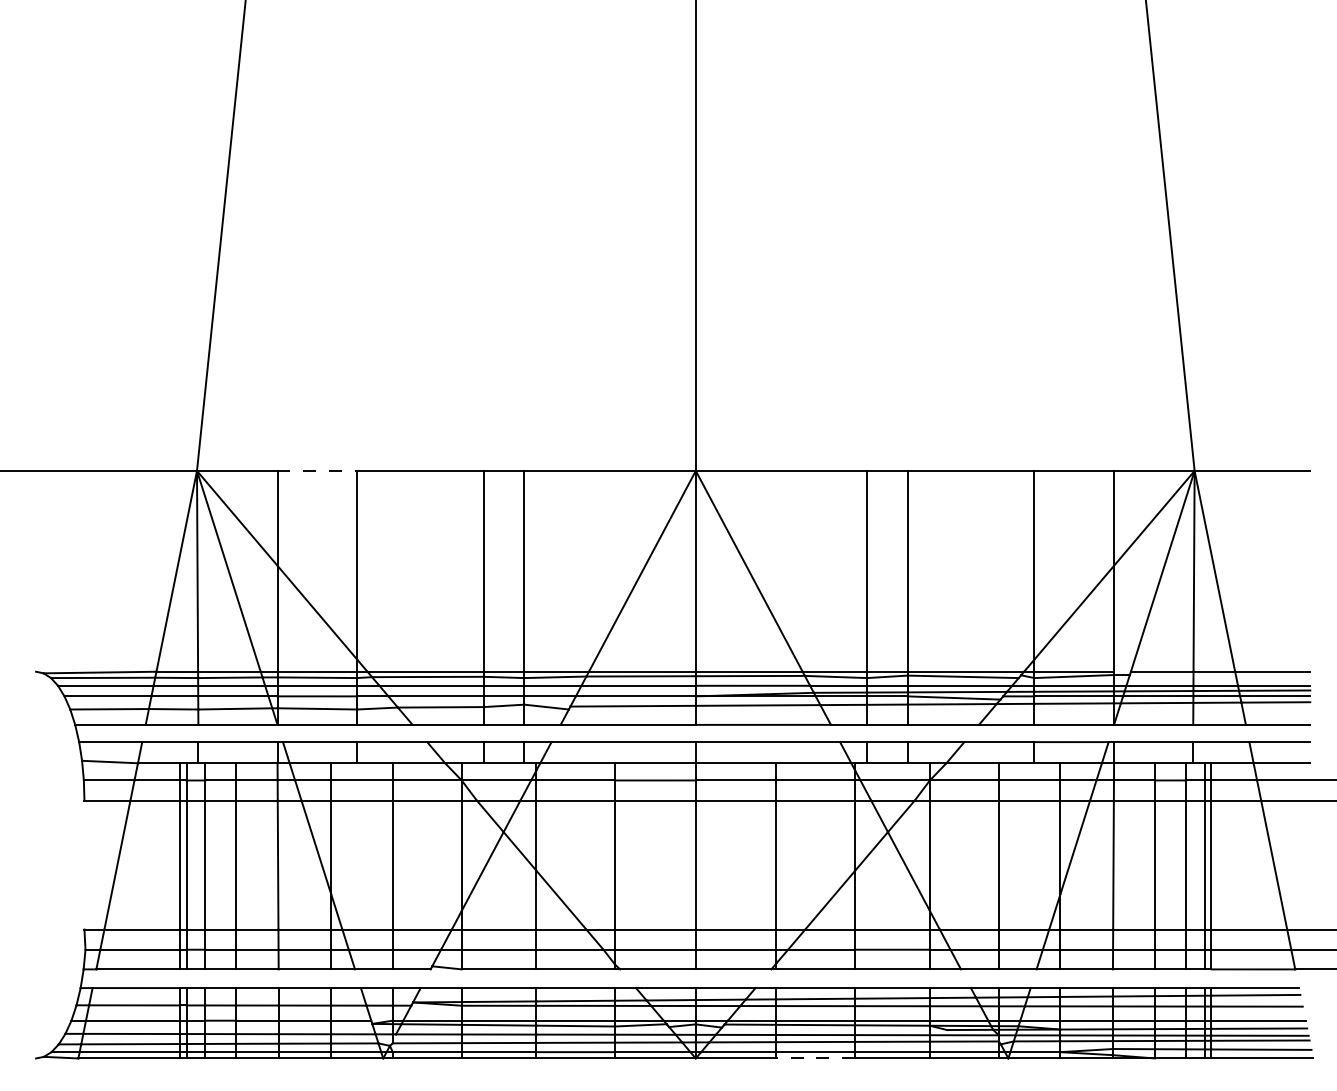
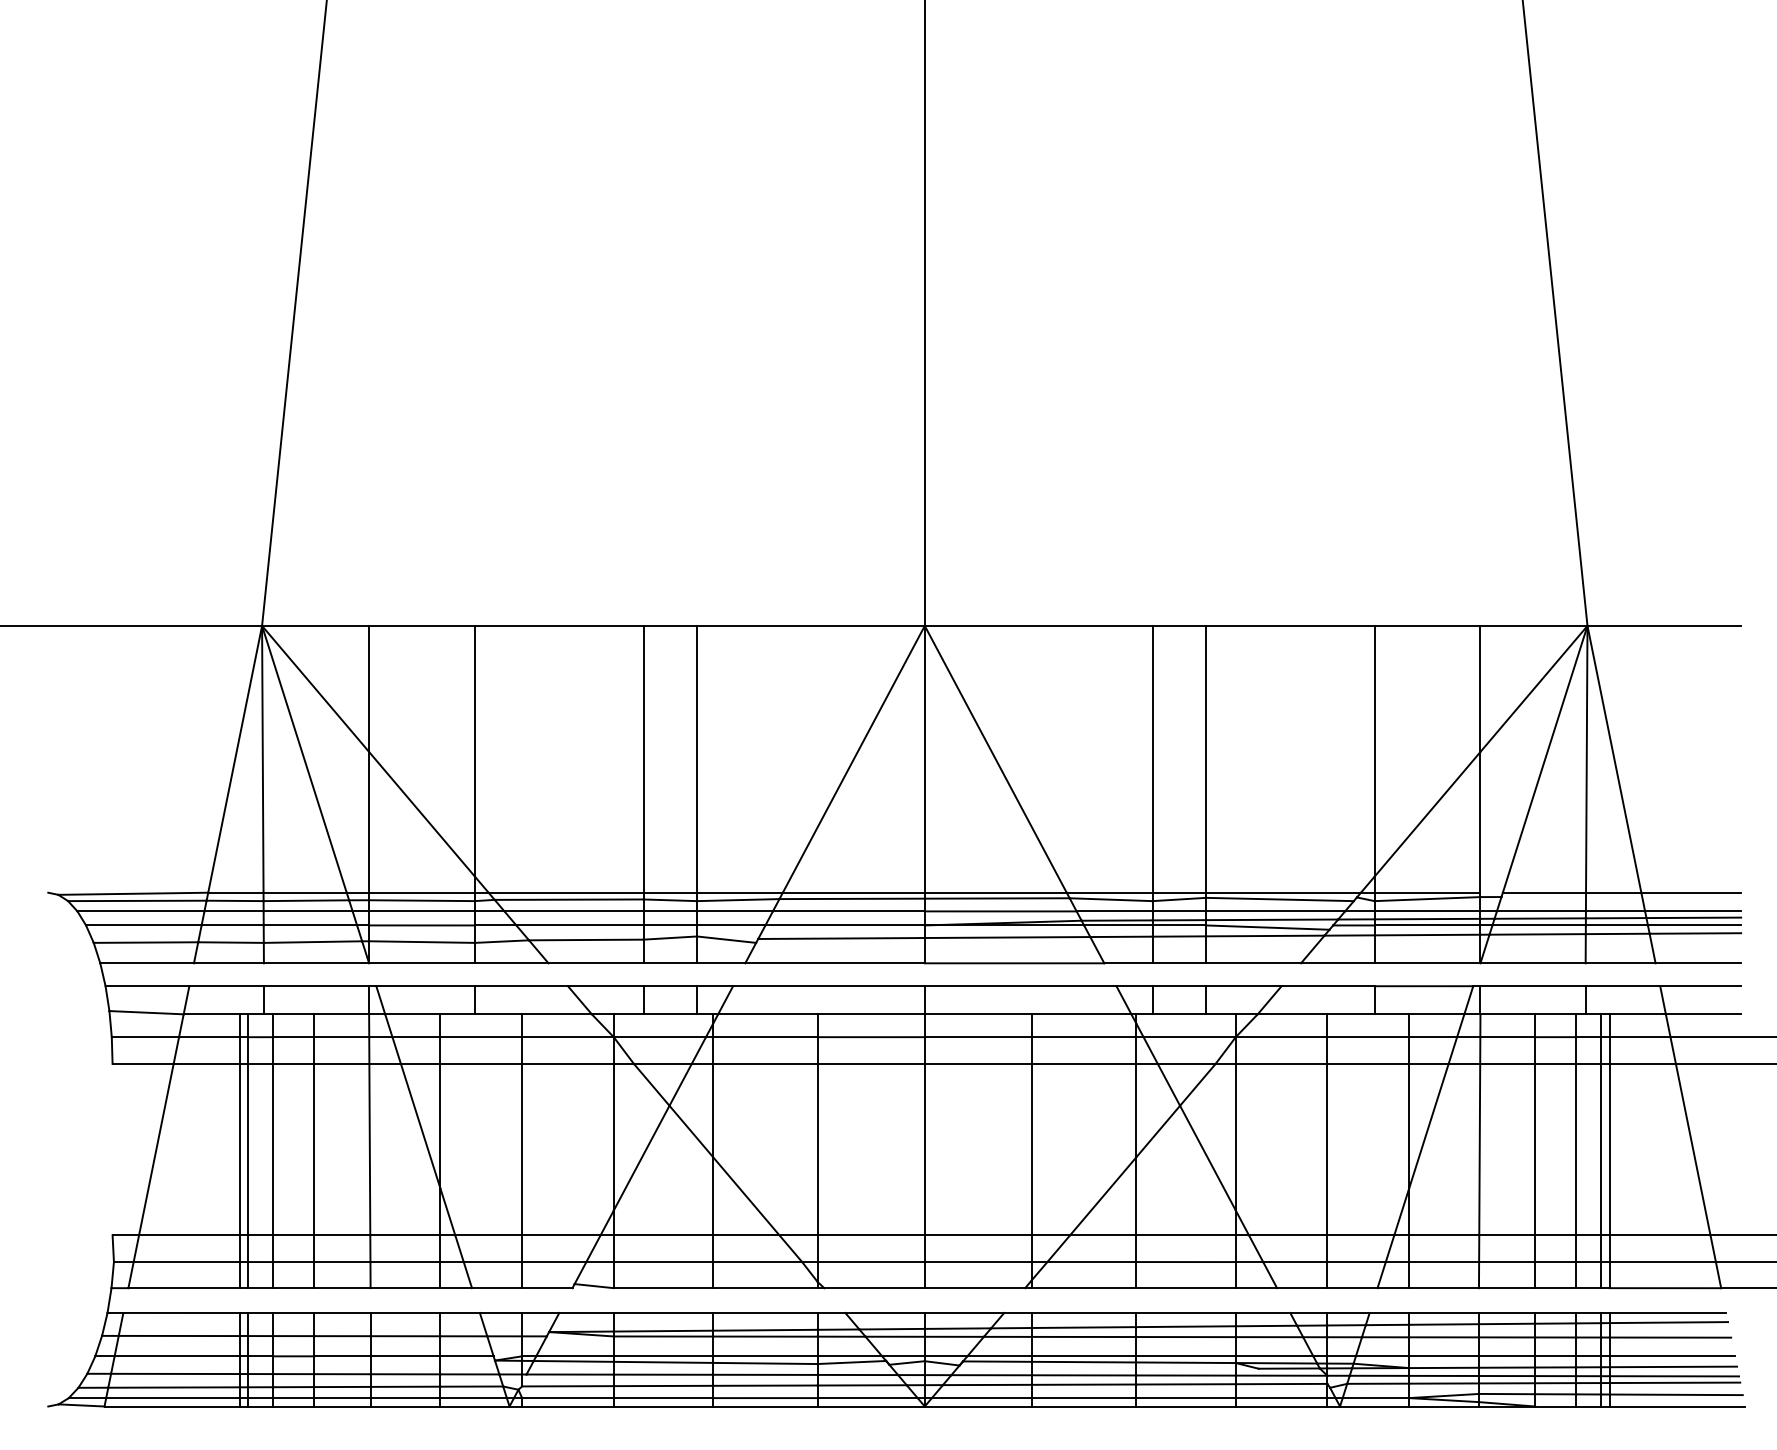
line: (317, 470) -> (422, 625), dashed -> solid
line: (815, 1058) -> (1083, 1406), dashed -> solid

